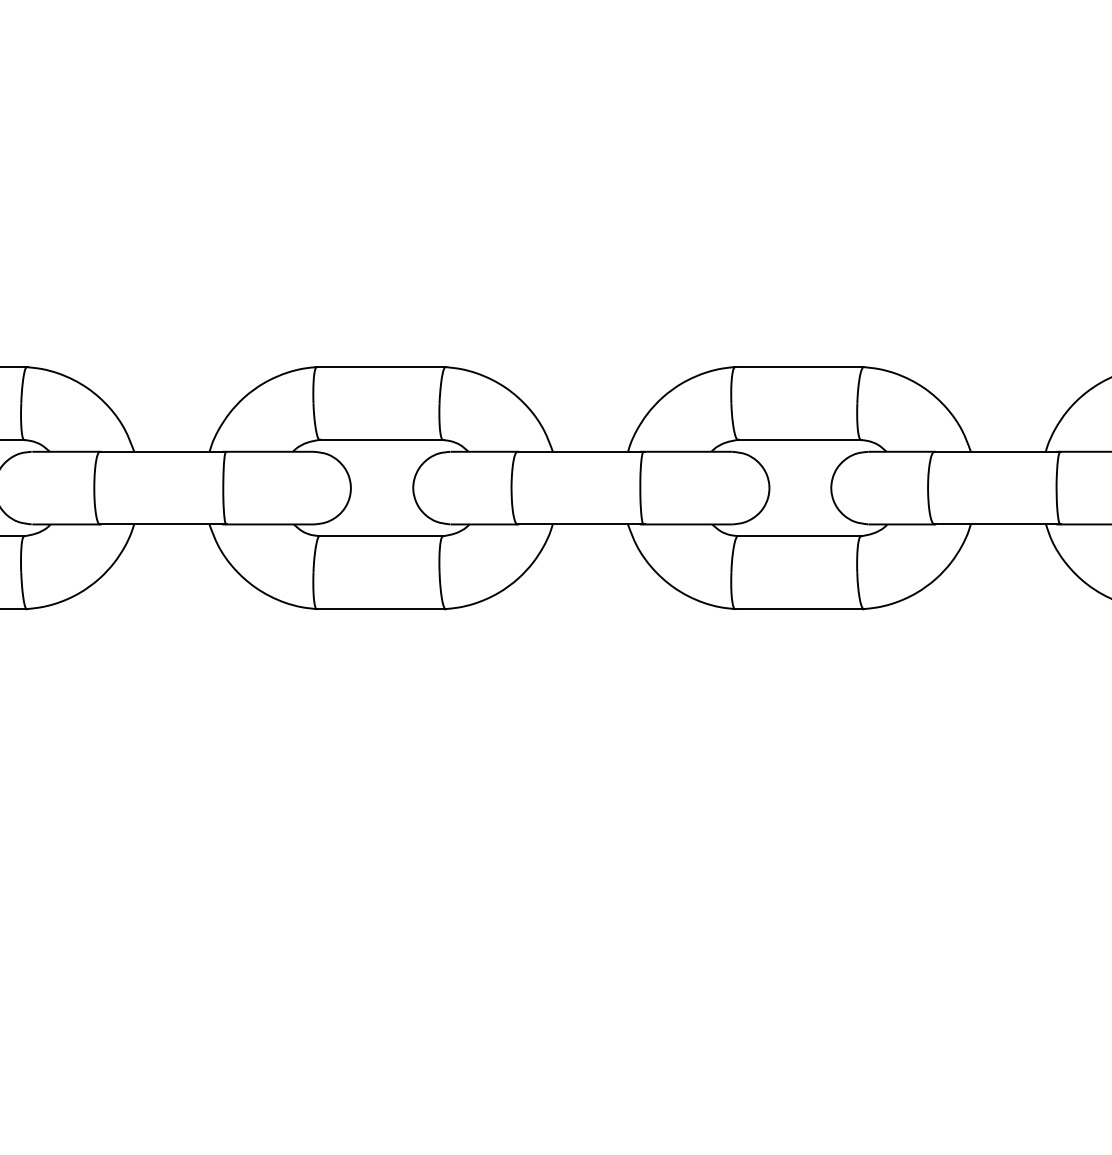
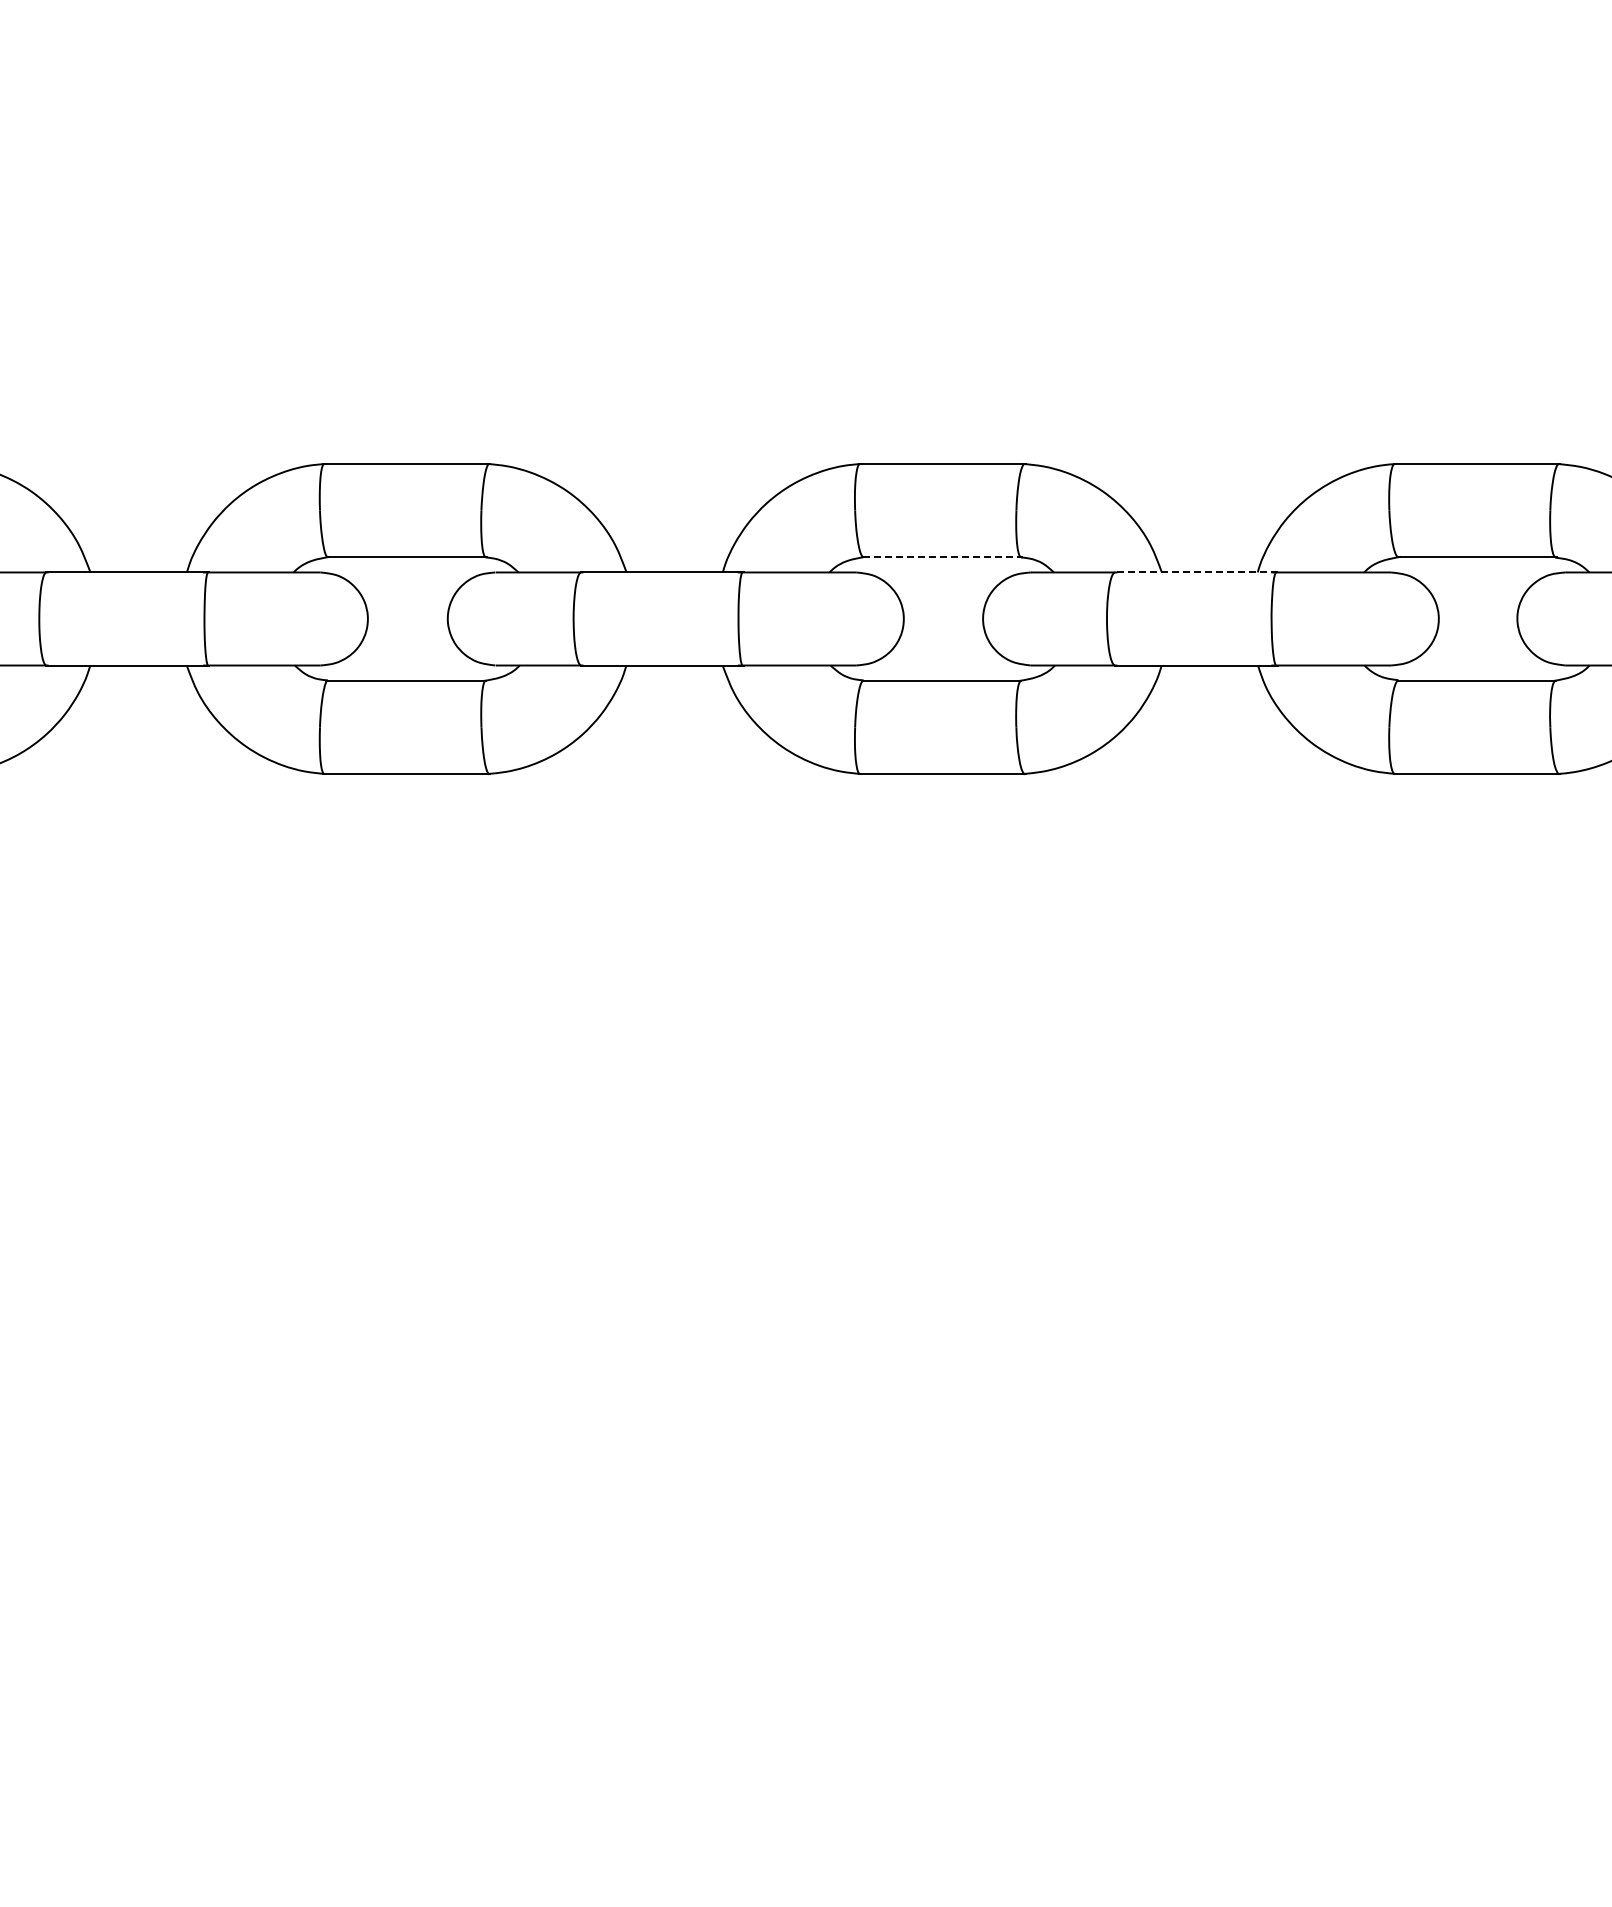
line: (800, 439) -> (943, 556), solid -> dashed
line: (997, 451) -> (1195, 572), solid -> dashed

